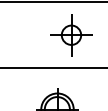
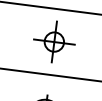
part: (71, 35) -> (54, 42), moved

